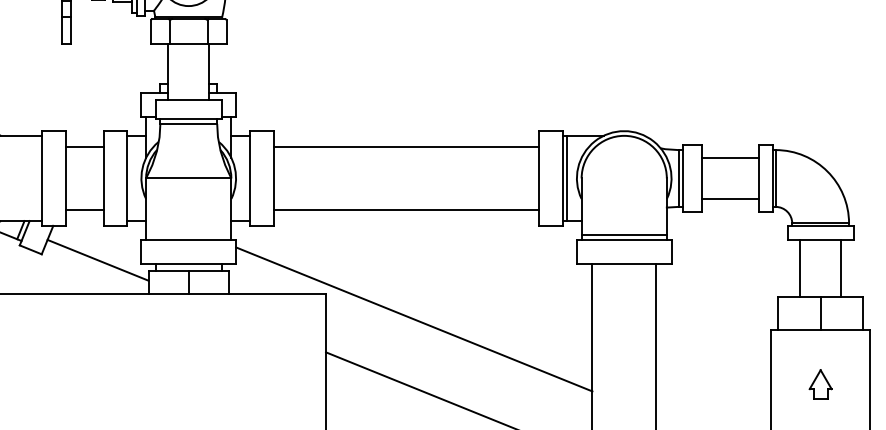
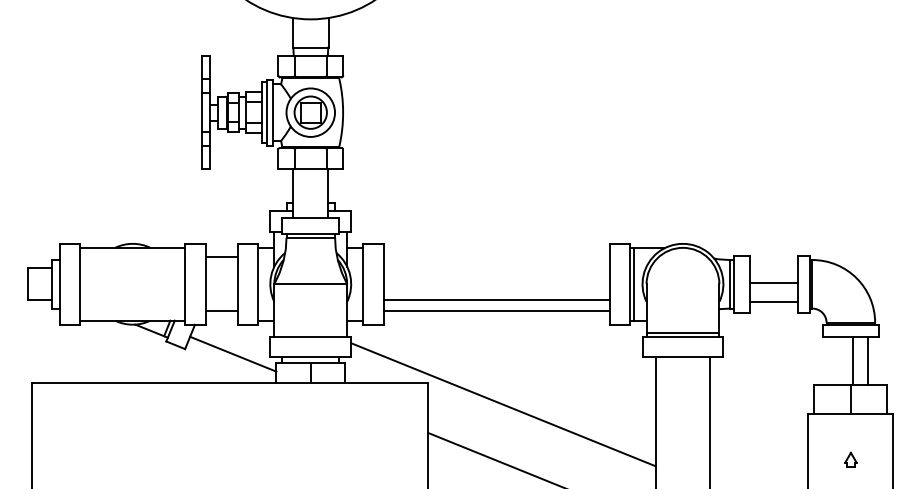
line: (406, 147) -> (496, 300), moved
line: (730, 157) -> (773, 282), moved
line: (800, 267) -> (853, 360), moved
part: (820, 383) -> (850, 459), size x0.6

